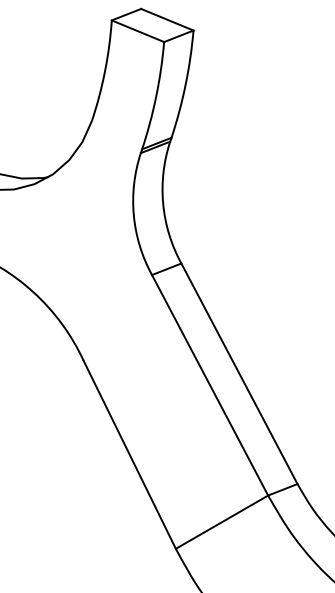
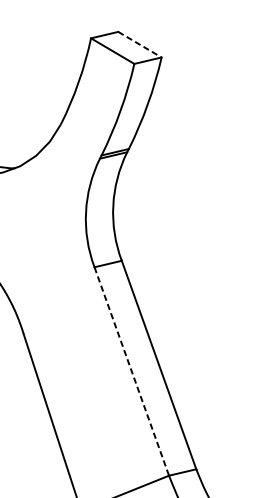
line: (167, 19) -> (140, 44), solid -> dashed
line: (210, 385) -> (132, 371), solid -> dashed

